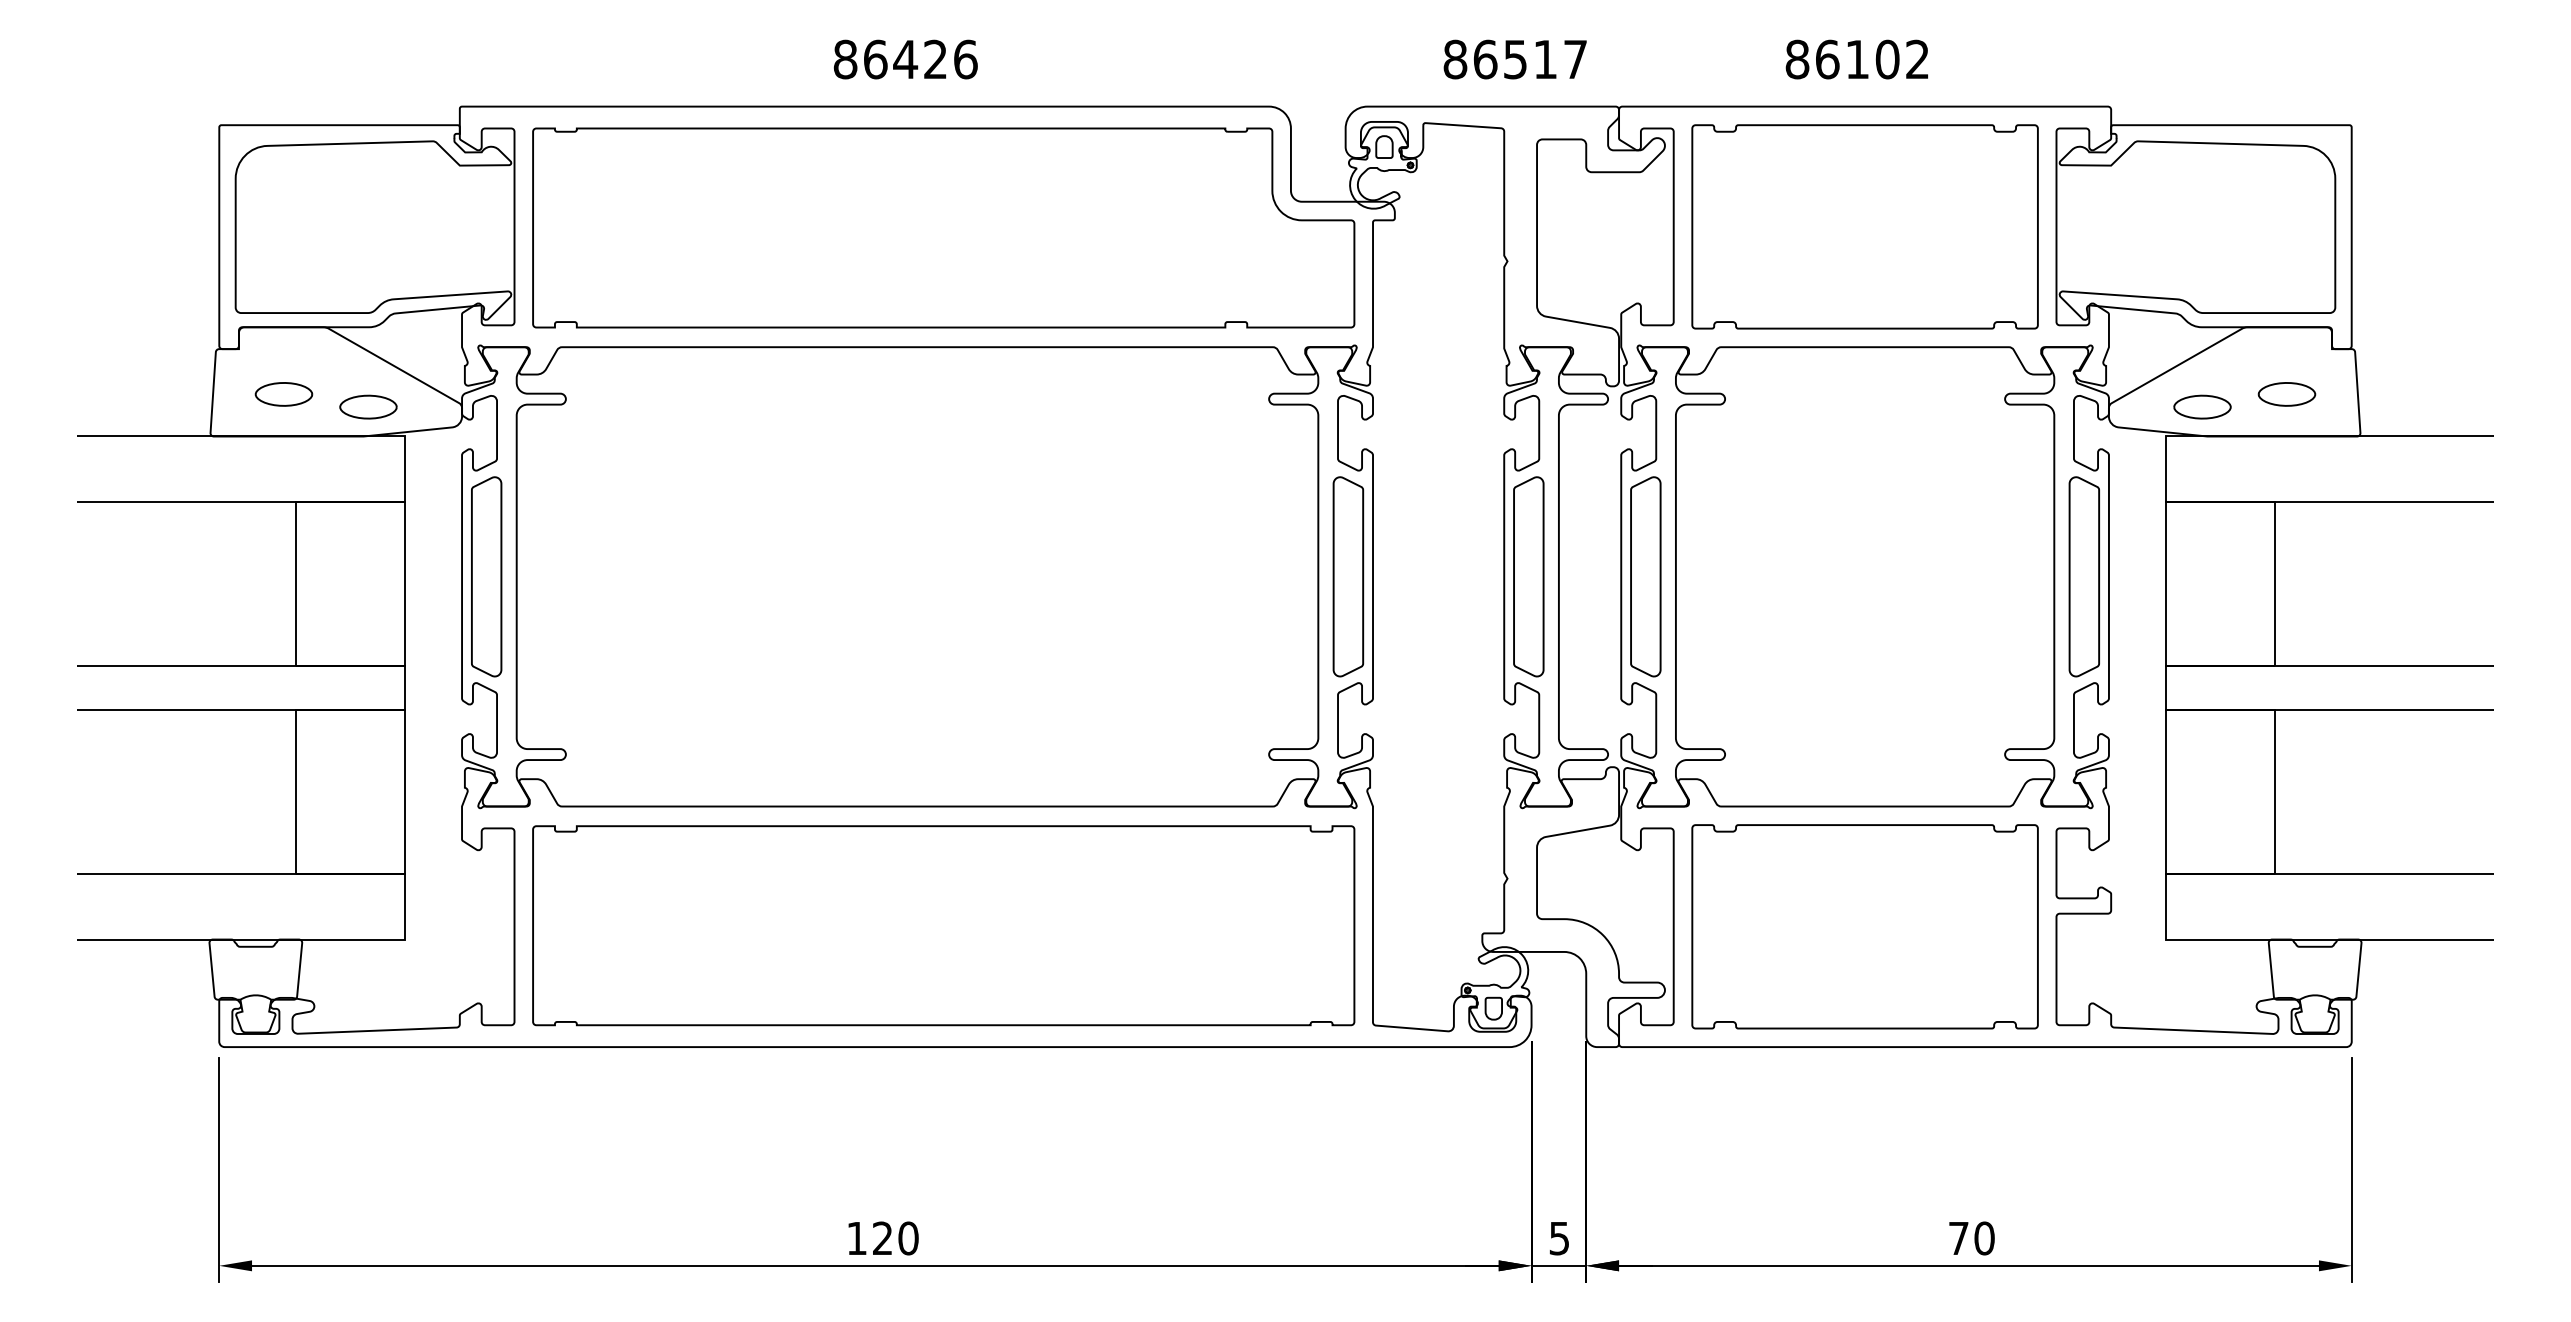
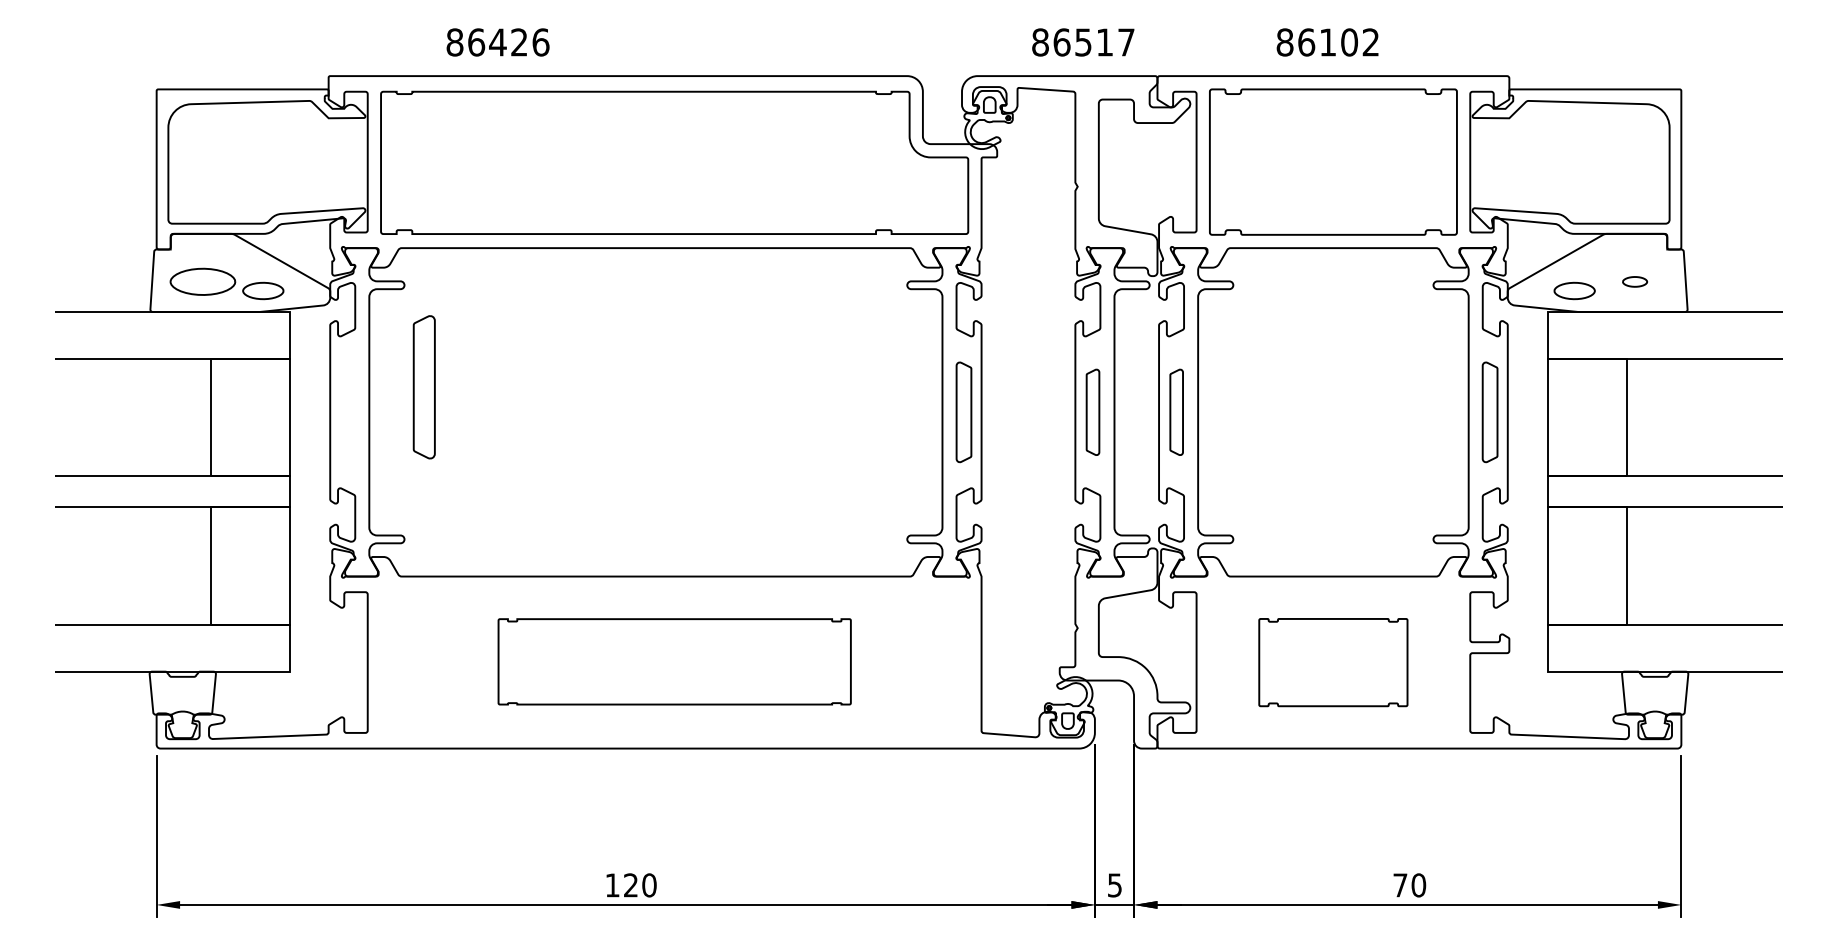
text: (905, 59) -> (497, 42), moved
part: (283, 394) -> (202, 281), size x1.6
part: (2286, 394) -> (1634, 281), size x0.6
part: (486, 576) -> (424, 387), moved
part: (1348, 576) -> (964, 412), size x0.7
part: (1528, 576) -> (1092, 412), size x0.6
part: (1645, 576) -> (1176, 412), size x0.6
part: (2083, 576) -> (1489, 412), size x0.7
part: (943, 925) -> (674, 661), size x0.6
part: (1864, 926) -> (1332, 662), size x0.6

